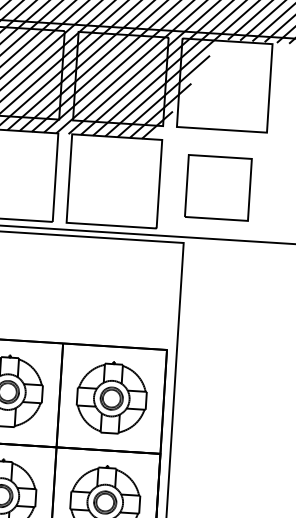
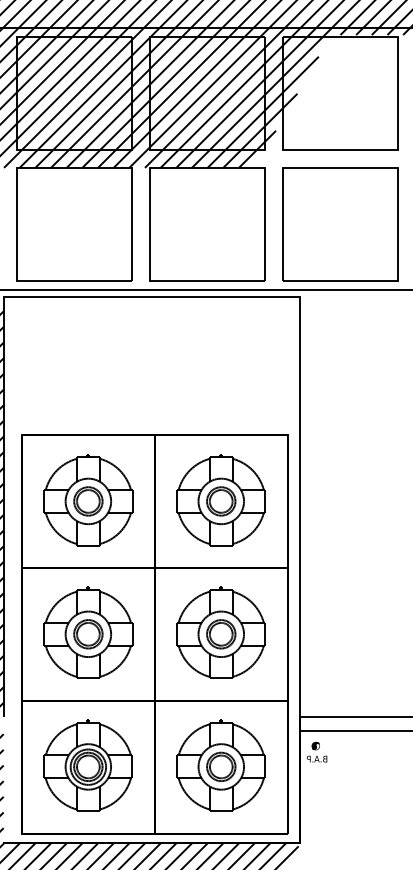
part: (218, 188) -> (340, 224), size x1.43

